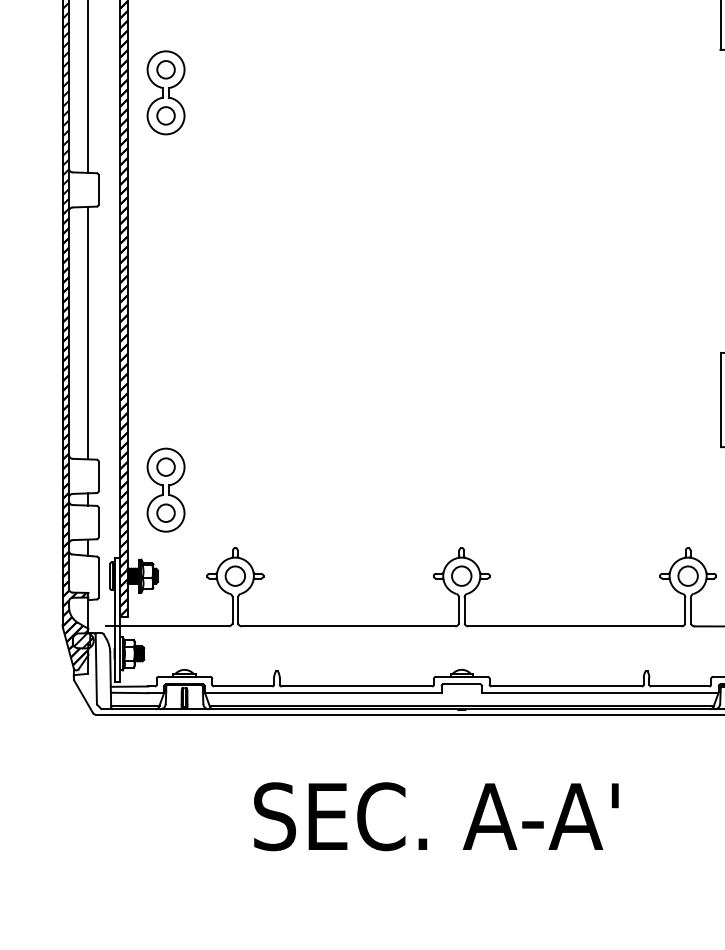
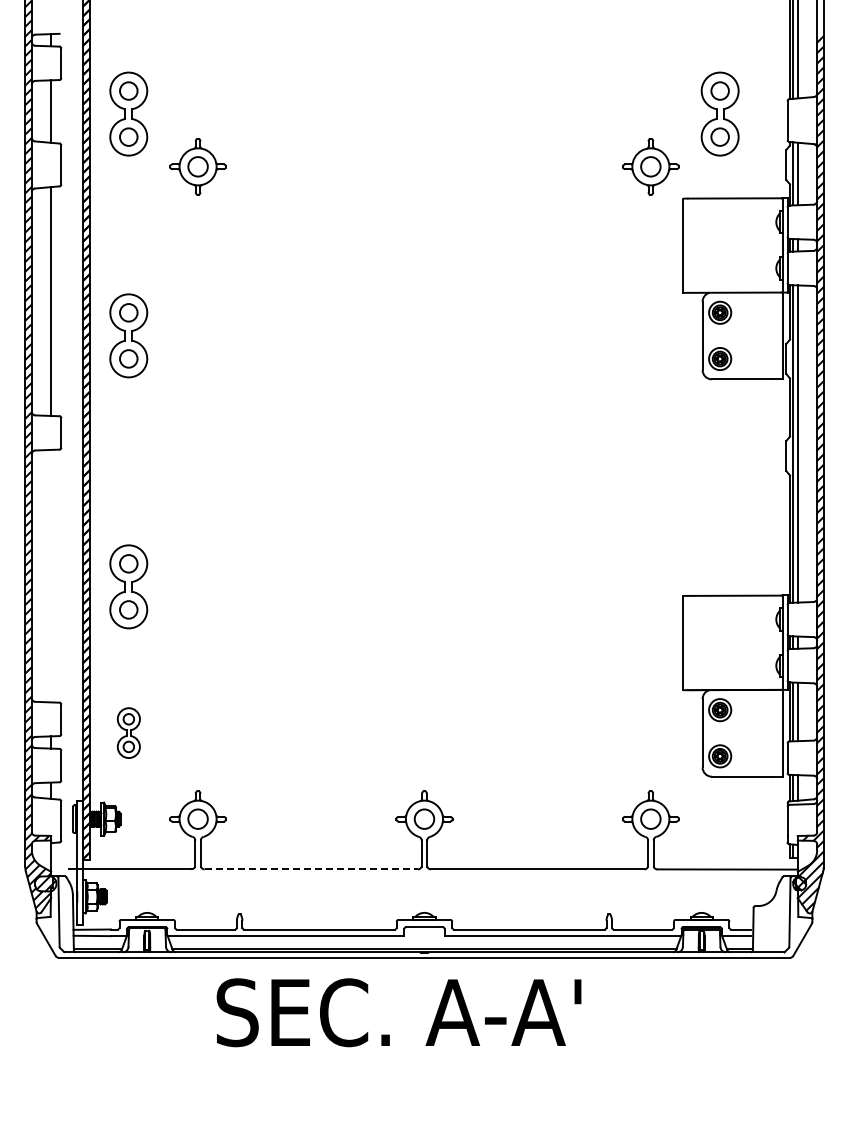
line: (88, 332) -> (51, 575), removed
part: (165, 343) -> (128, 586), added
hatch: (75, 440) -> (38, 683), removed
part: (165, 489) -> (128, 732), size x0.6
line: (348, 626) -> (311, 869), solid -> dashed
text: (435, 816) -> (398, 1012), moved

